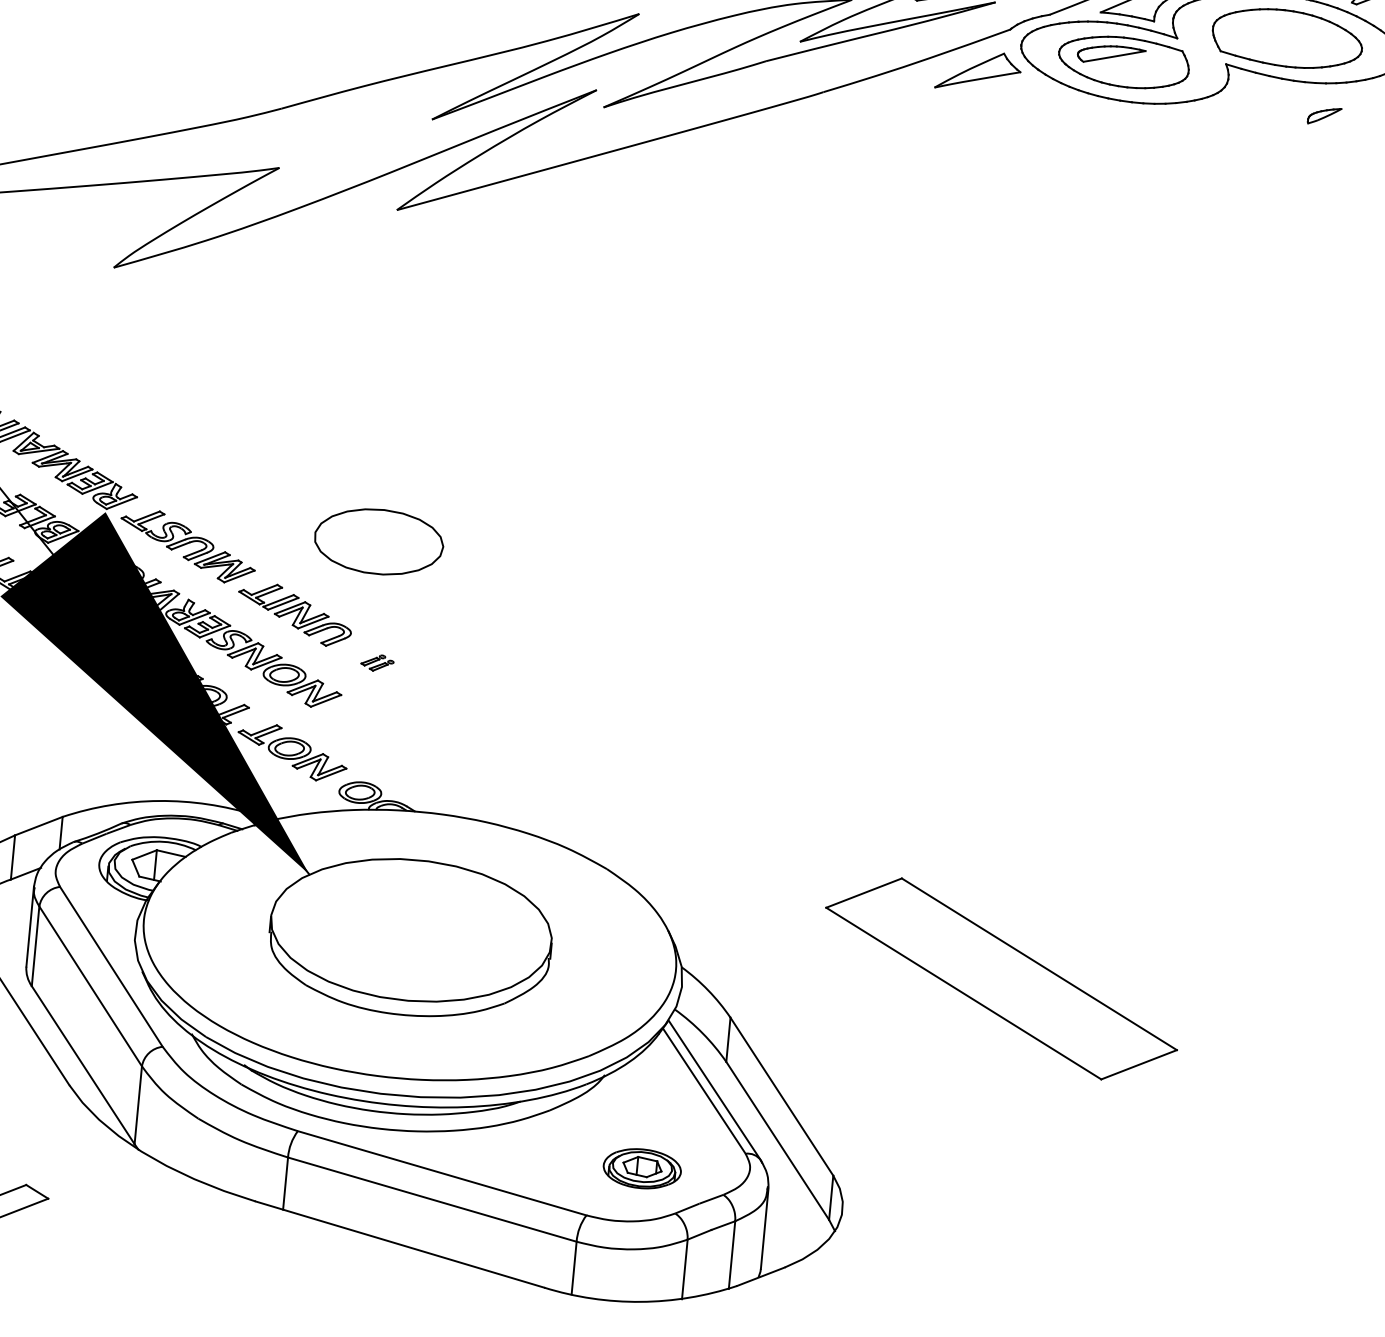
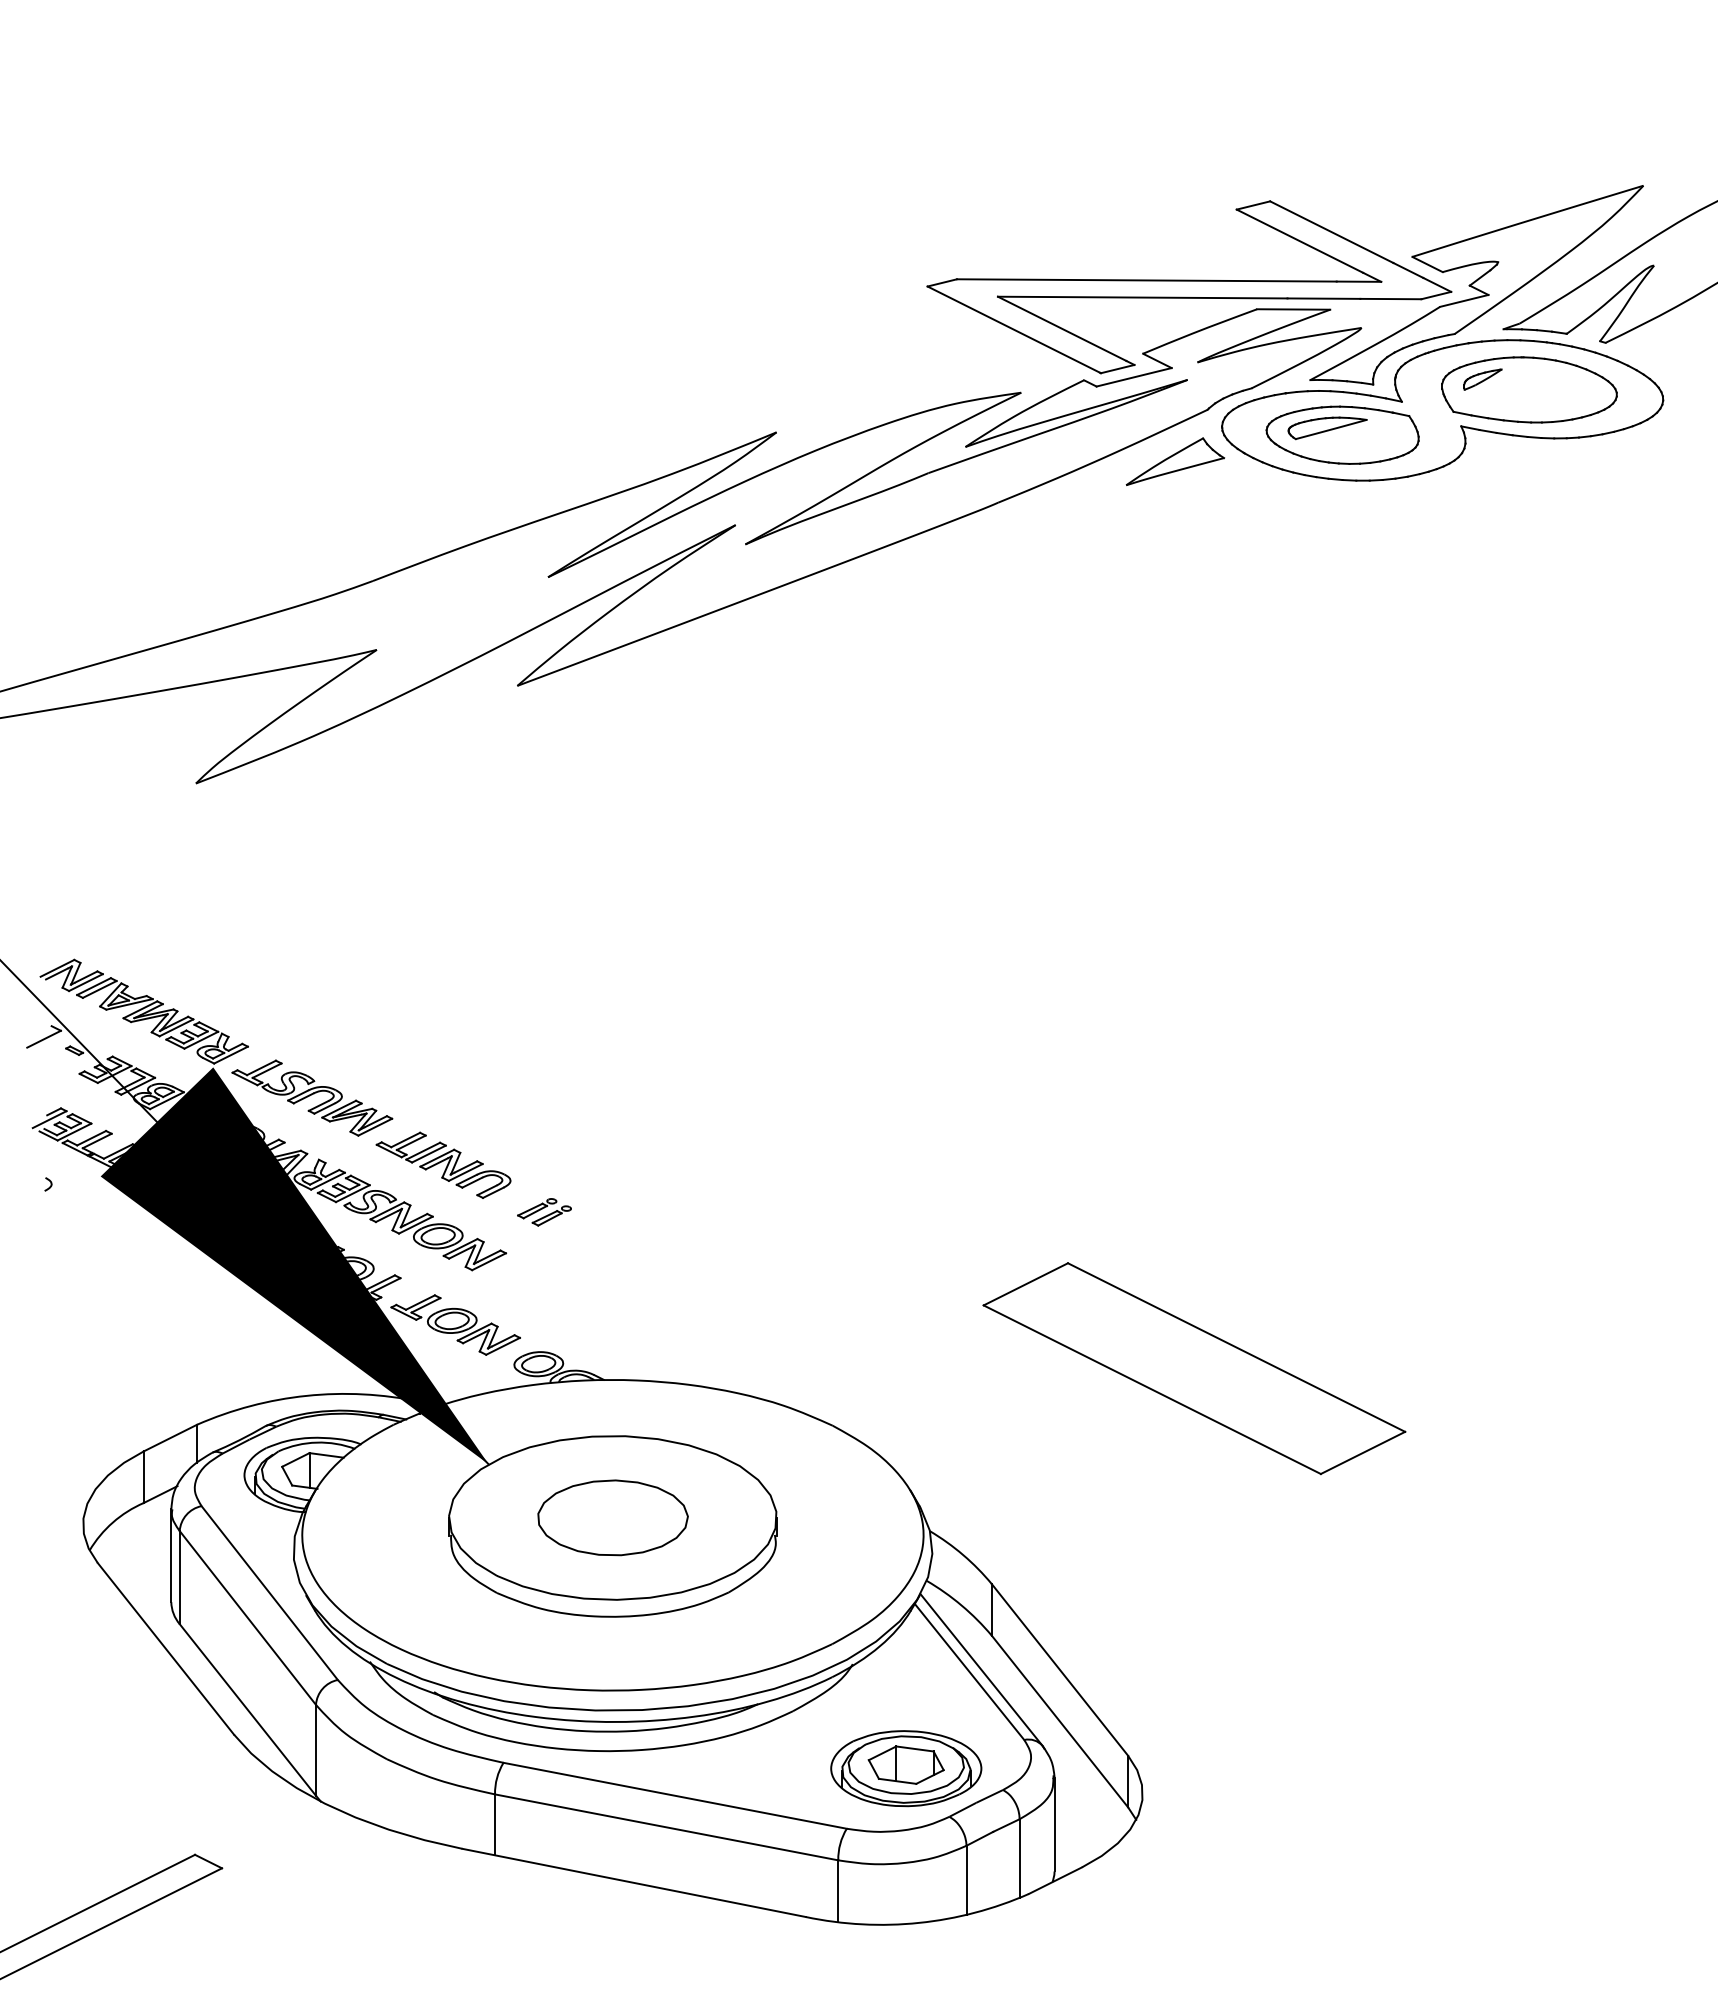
part: (1324, 116) -> (1482, 379), moved
part: (378, 541) -> (612, 1517), moved
part: (377, 663) -> (544, 1212), size x1.43
part: (1001, 978) -> (1194, 1368), moved
part: (642, 1168) -> (906, 1768), size x1.67

